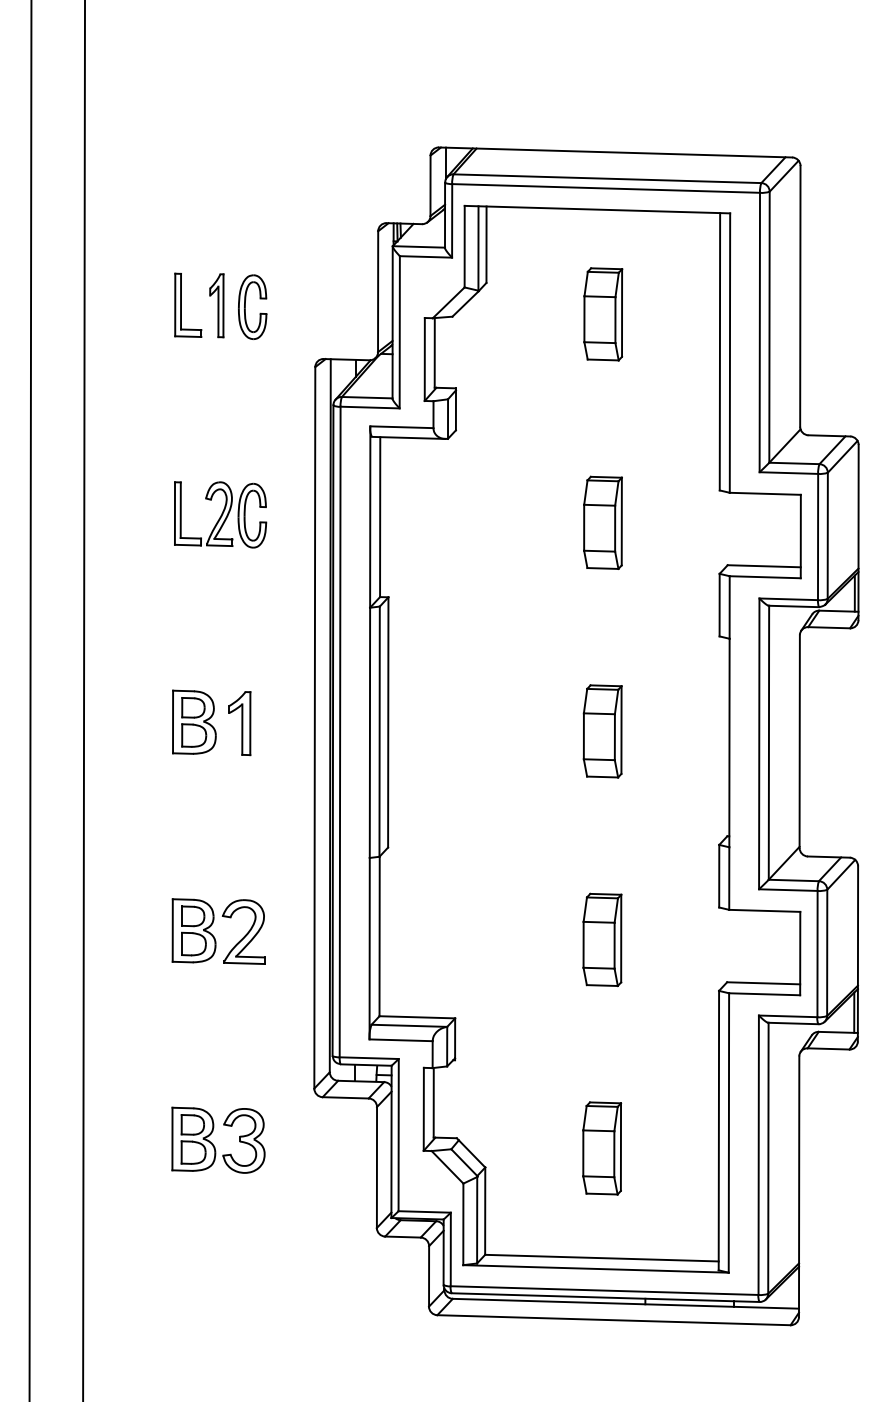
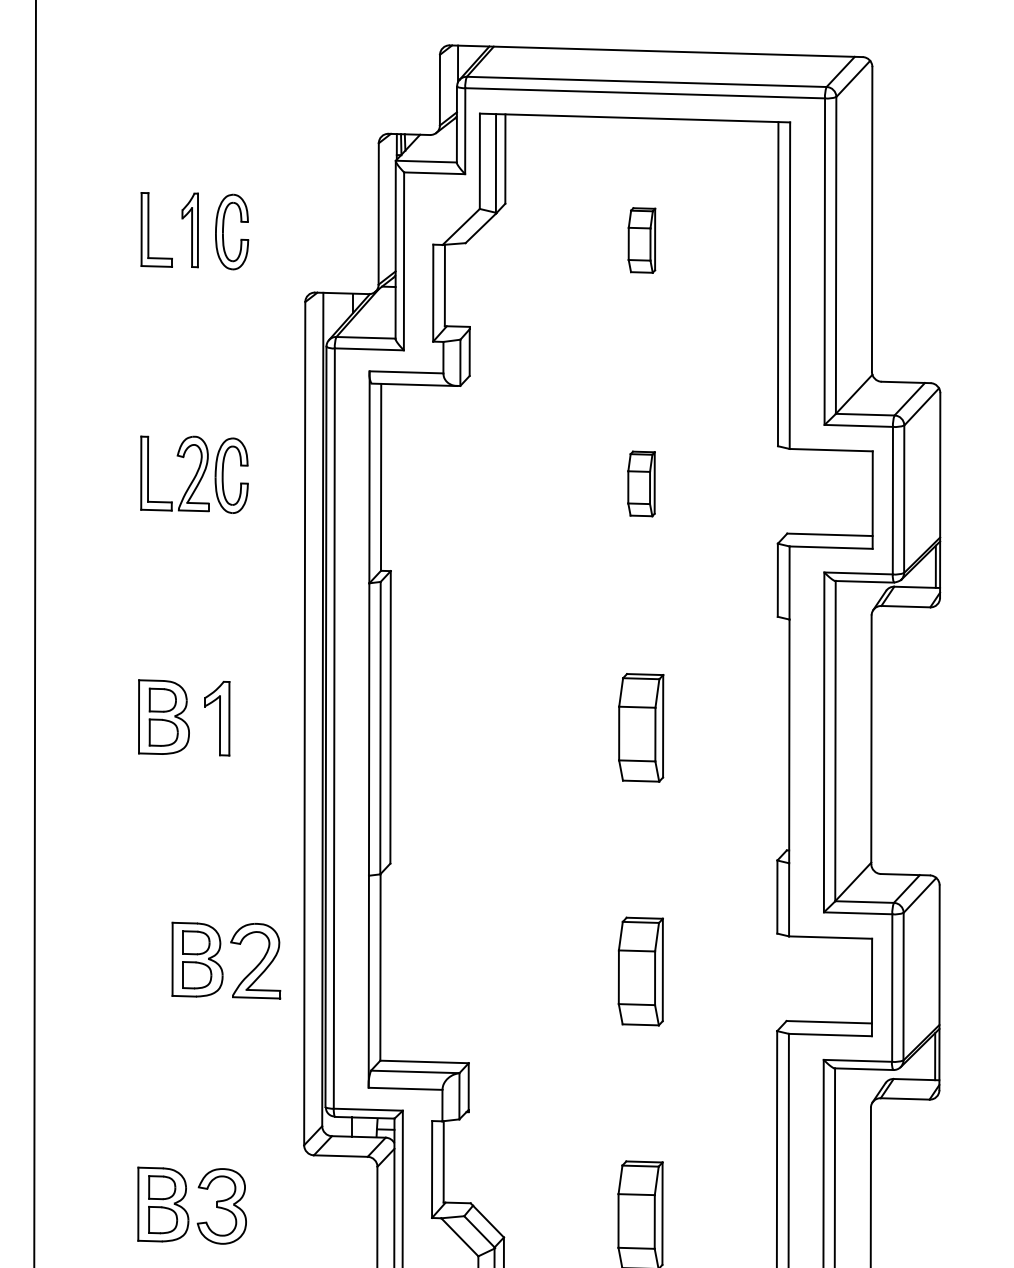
part: (603, 314) -> (642, 240), size x0.6
part: (602, 522) -> (640, 483), size x0.6
part: (213, 935) -> (220, 965), moved

